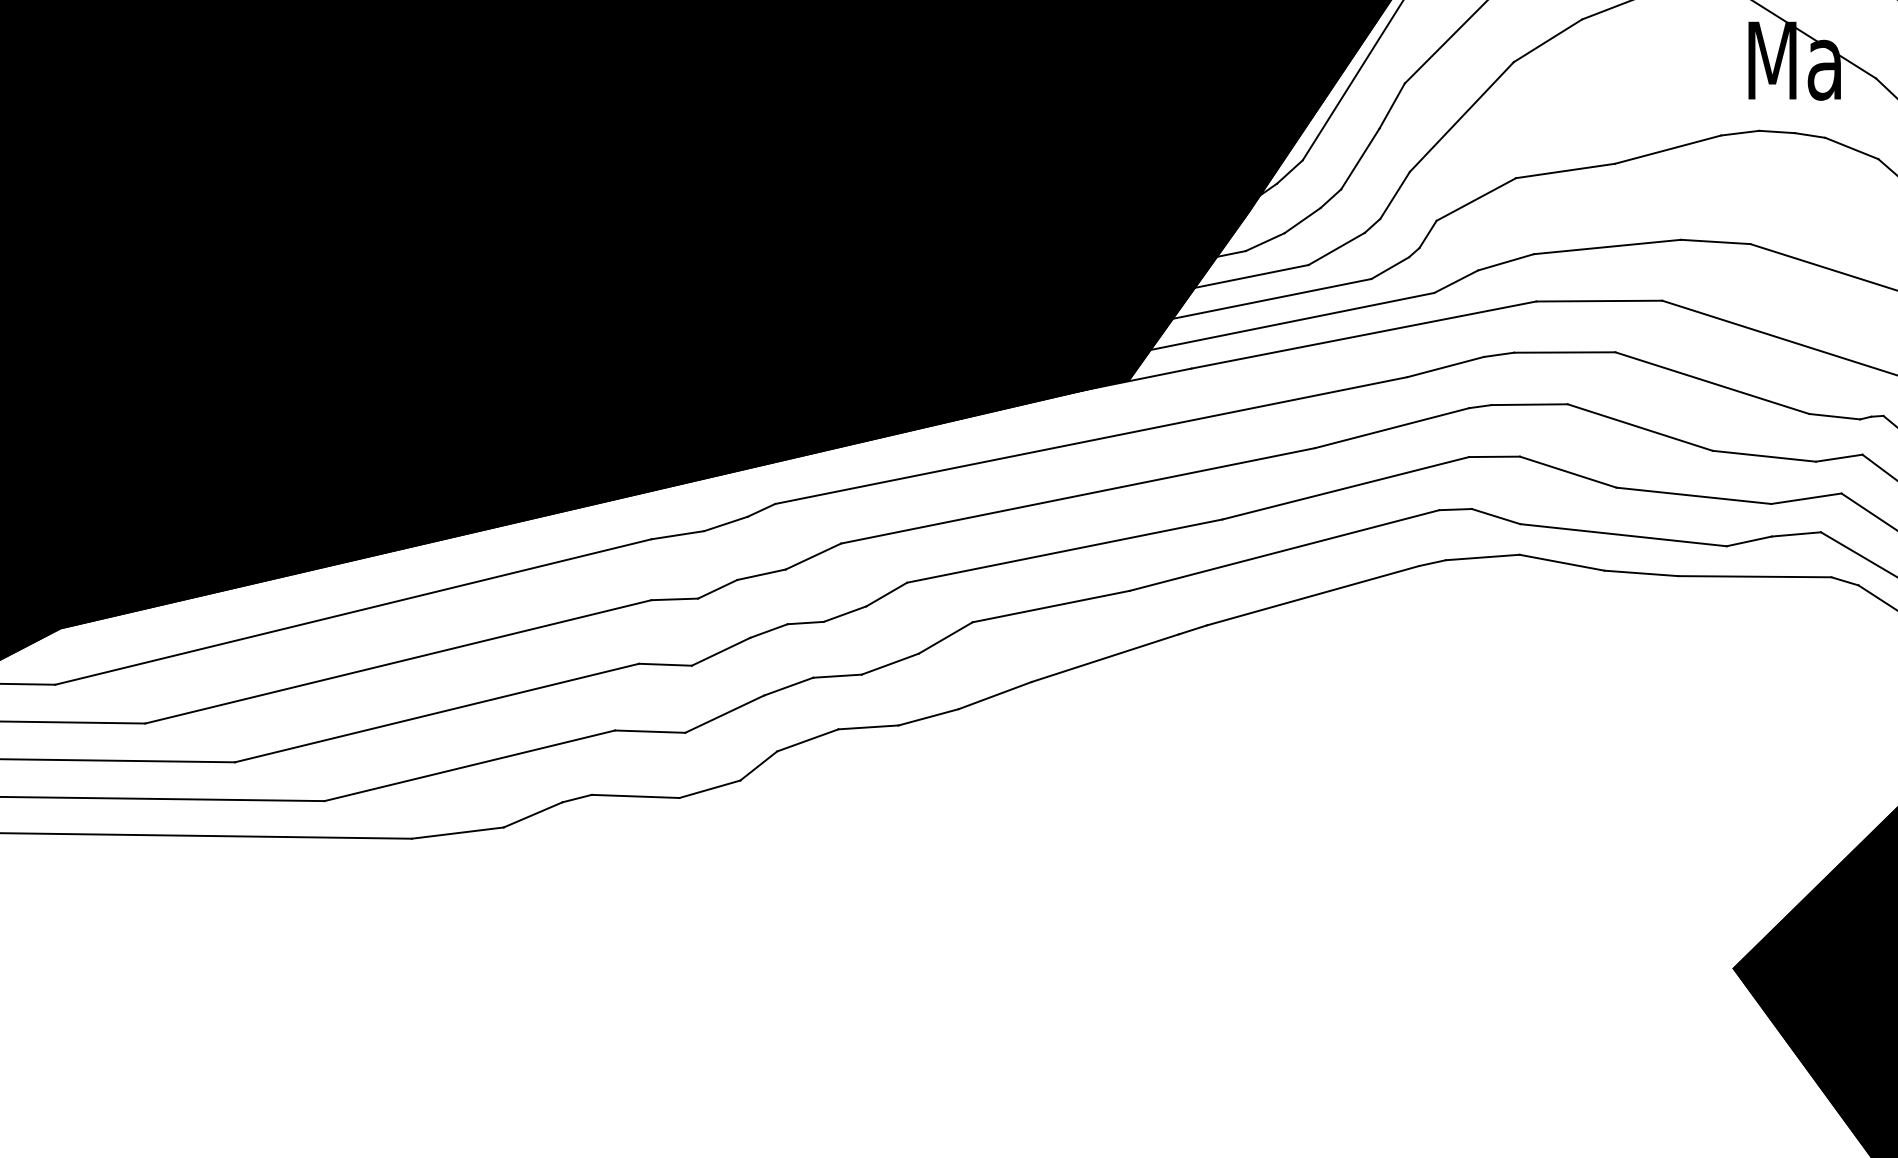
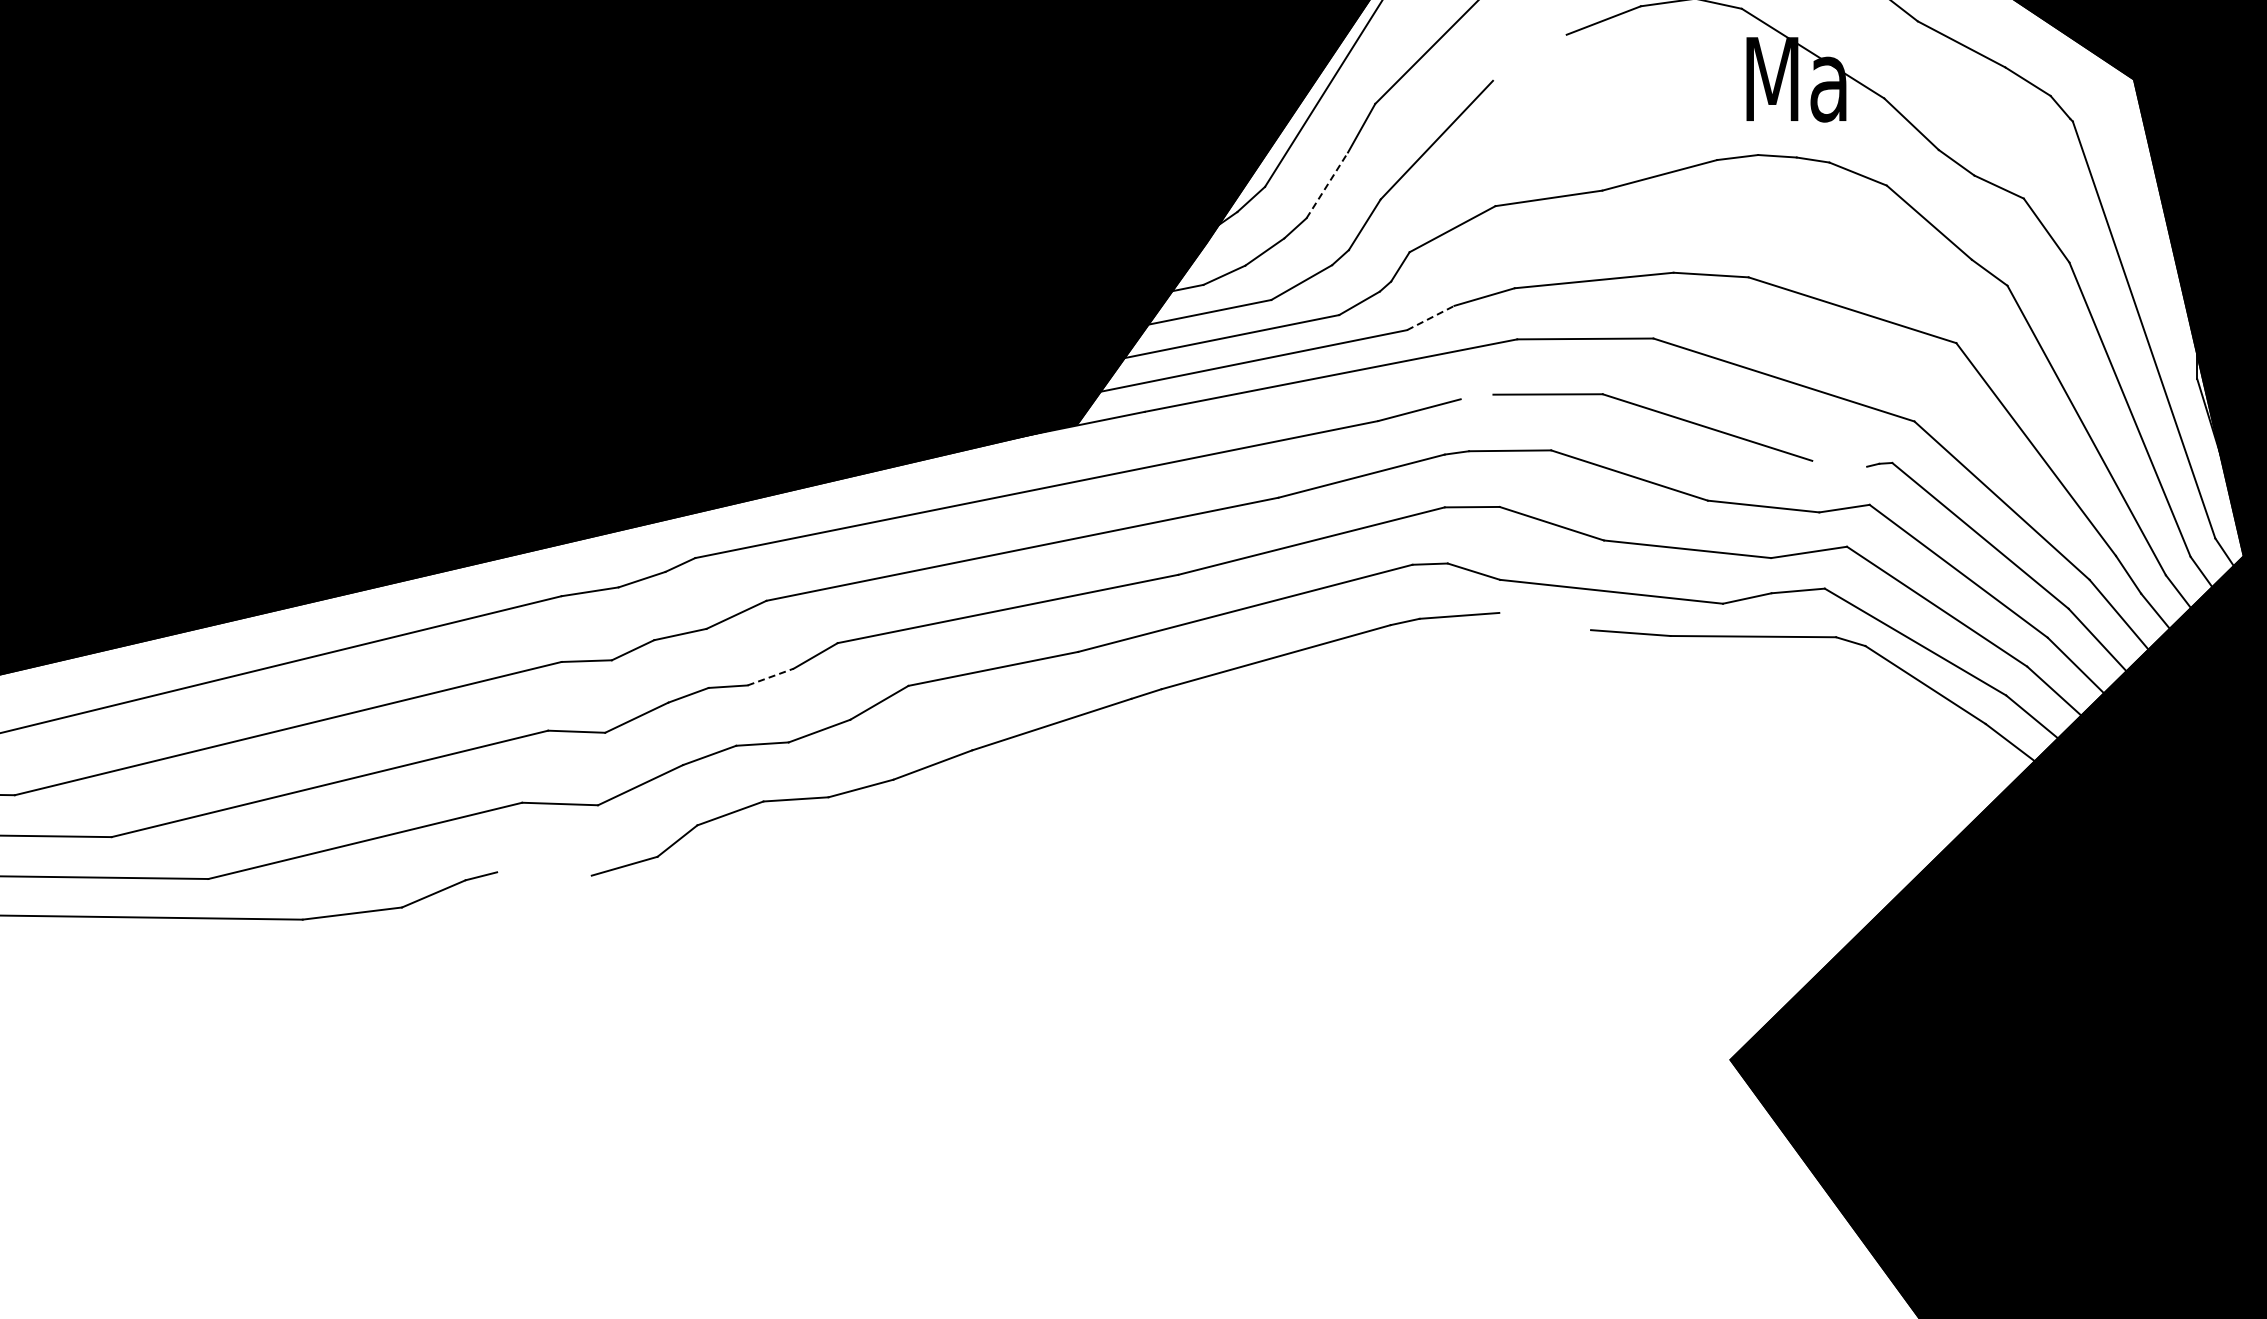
line: (1547, 40) -> (1529, 57), removed
line: (1360, 159) -> (1327, 185), solid -> dashed
line: (1455, 282) -> (1430, 318), solid -> dashed
line: (1498, 354) -> (1476, 396), removed
line: (1834, 416) -> (1839, 463), removed
line: (1562, 562) -> (1545, 621), removed
line: (844, 614) -> (770, 677), solid -> dashed
line: (635, 795) -> (544, 873), removed

